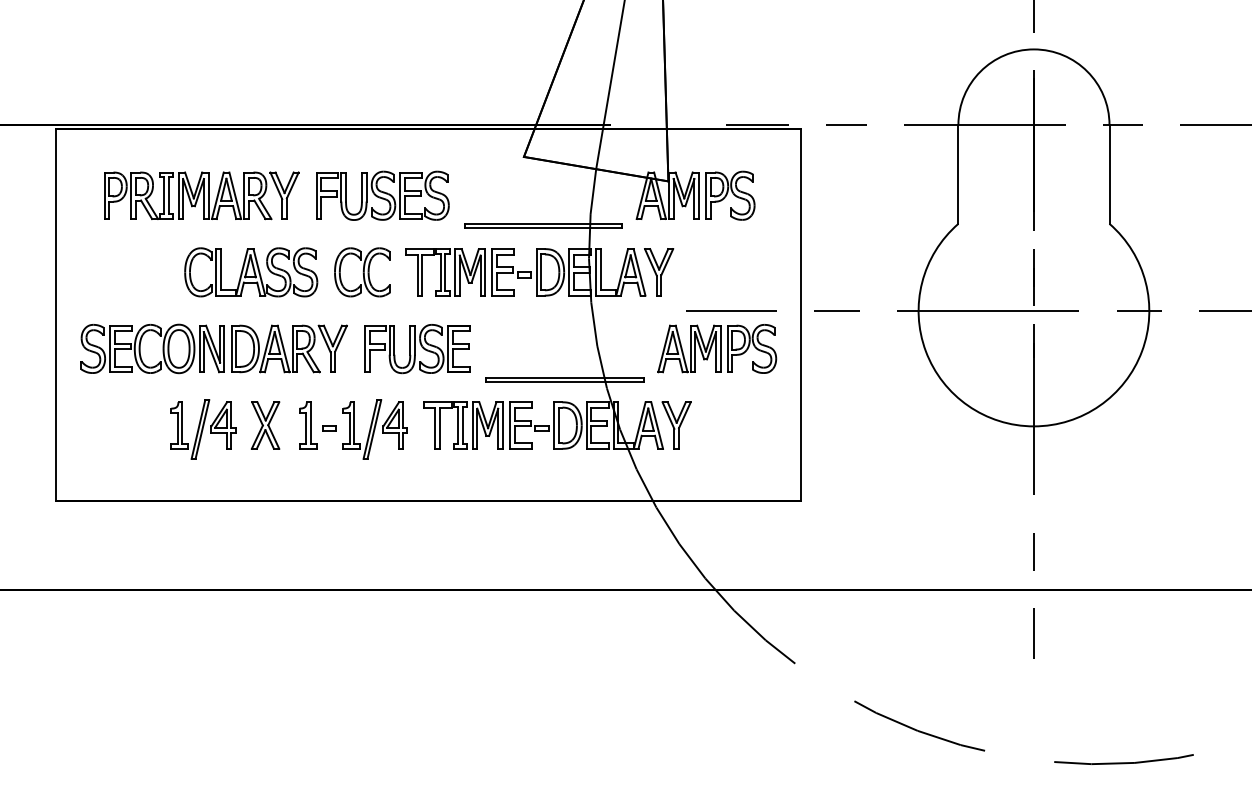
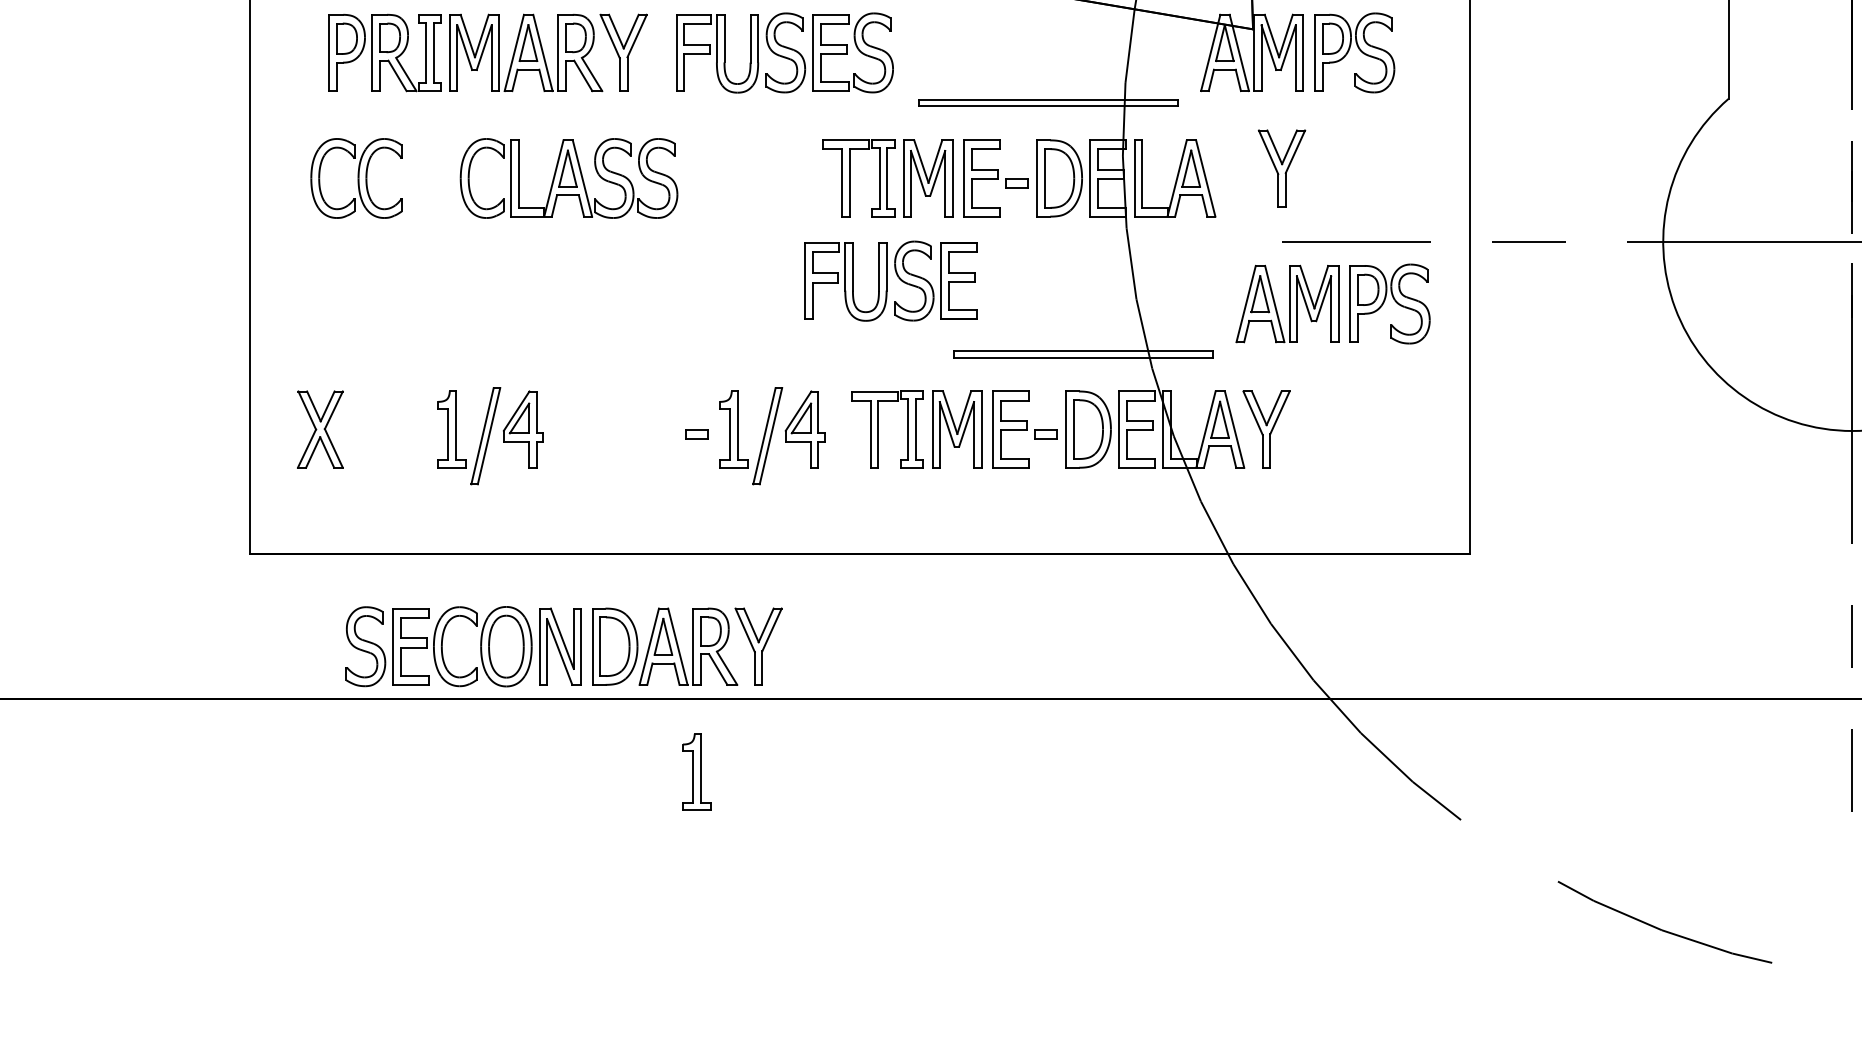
part: (362, 272) -> (356, 178), moved
part: (659, 272) -> (1282, 168), moved
part: (213, 348) -> (562, 645), moved
part: (417, 349) -> (890, 281), moved
part: (265, 425) -> (320, 429), moved
part: (308, 425) -> (697, 772), moved

